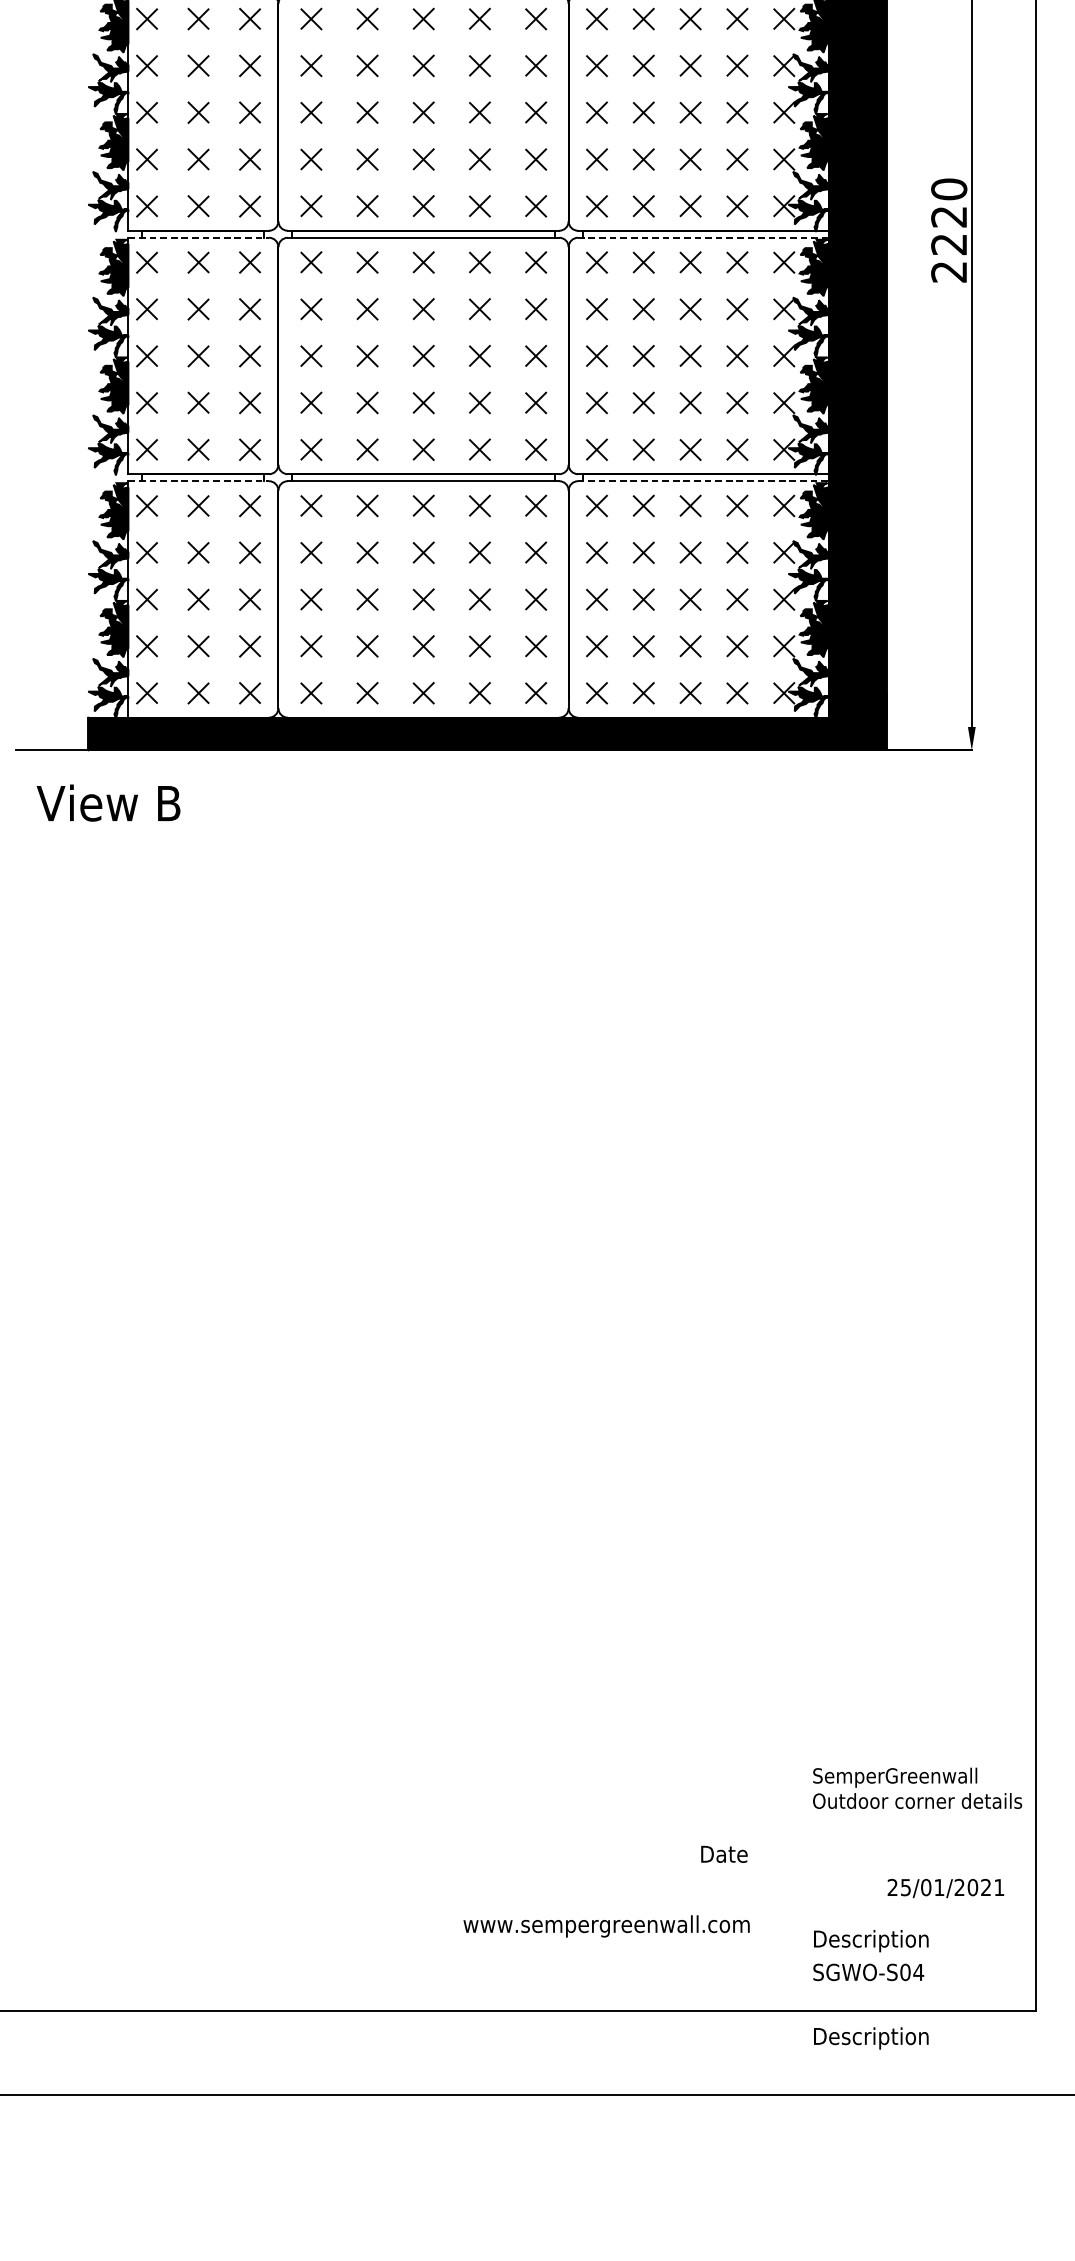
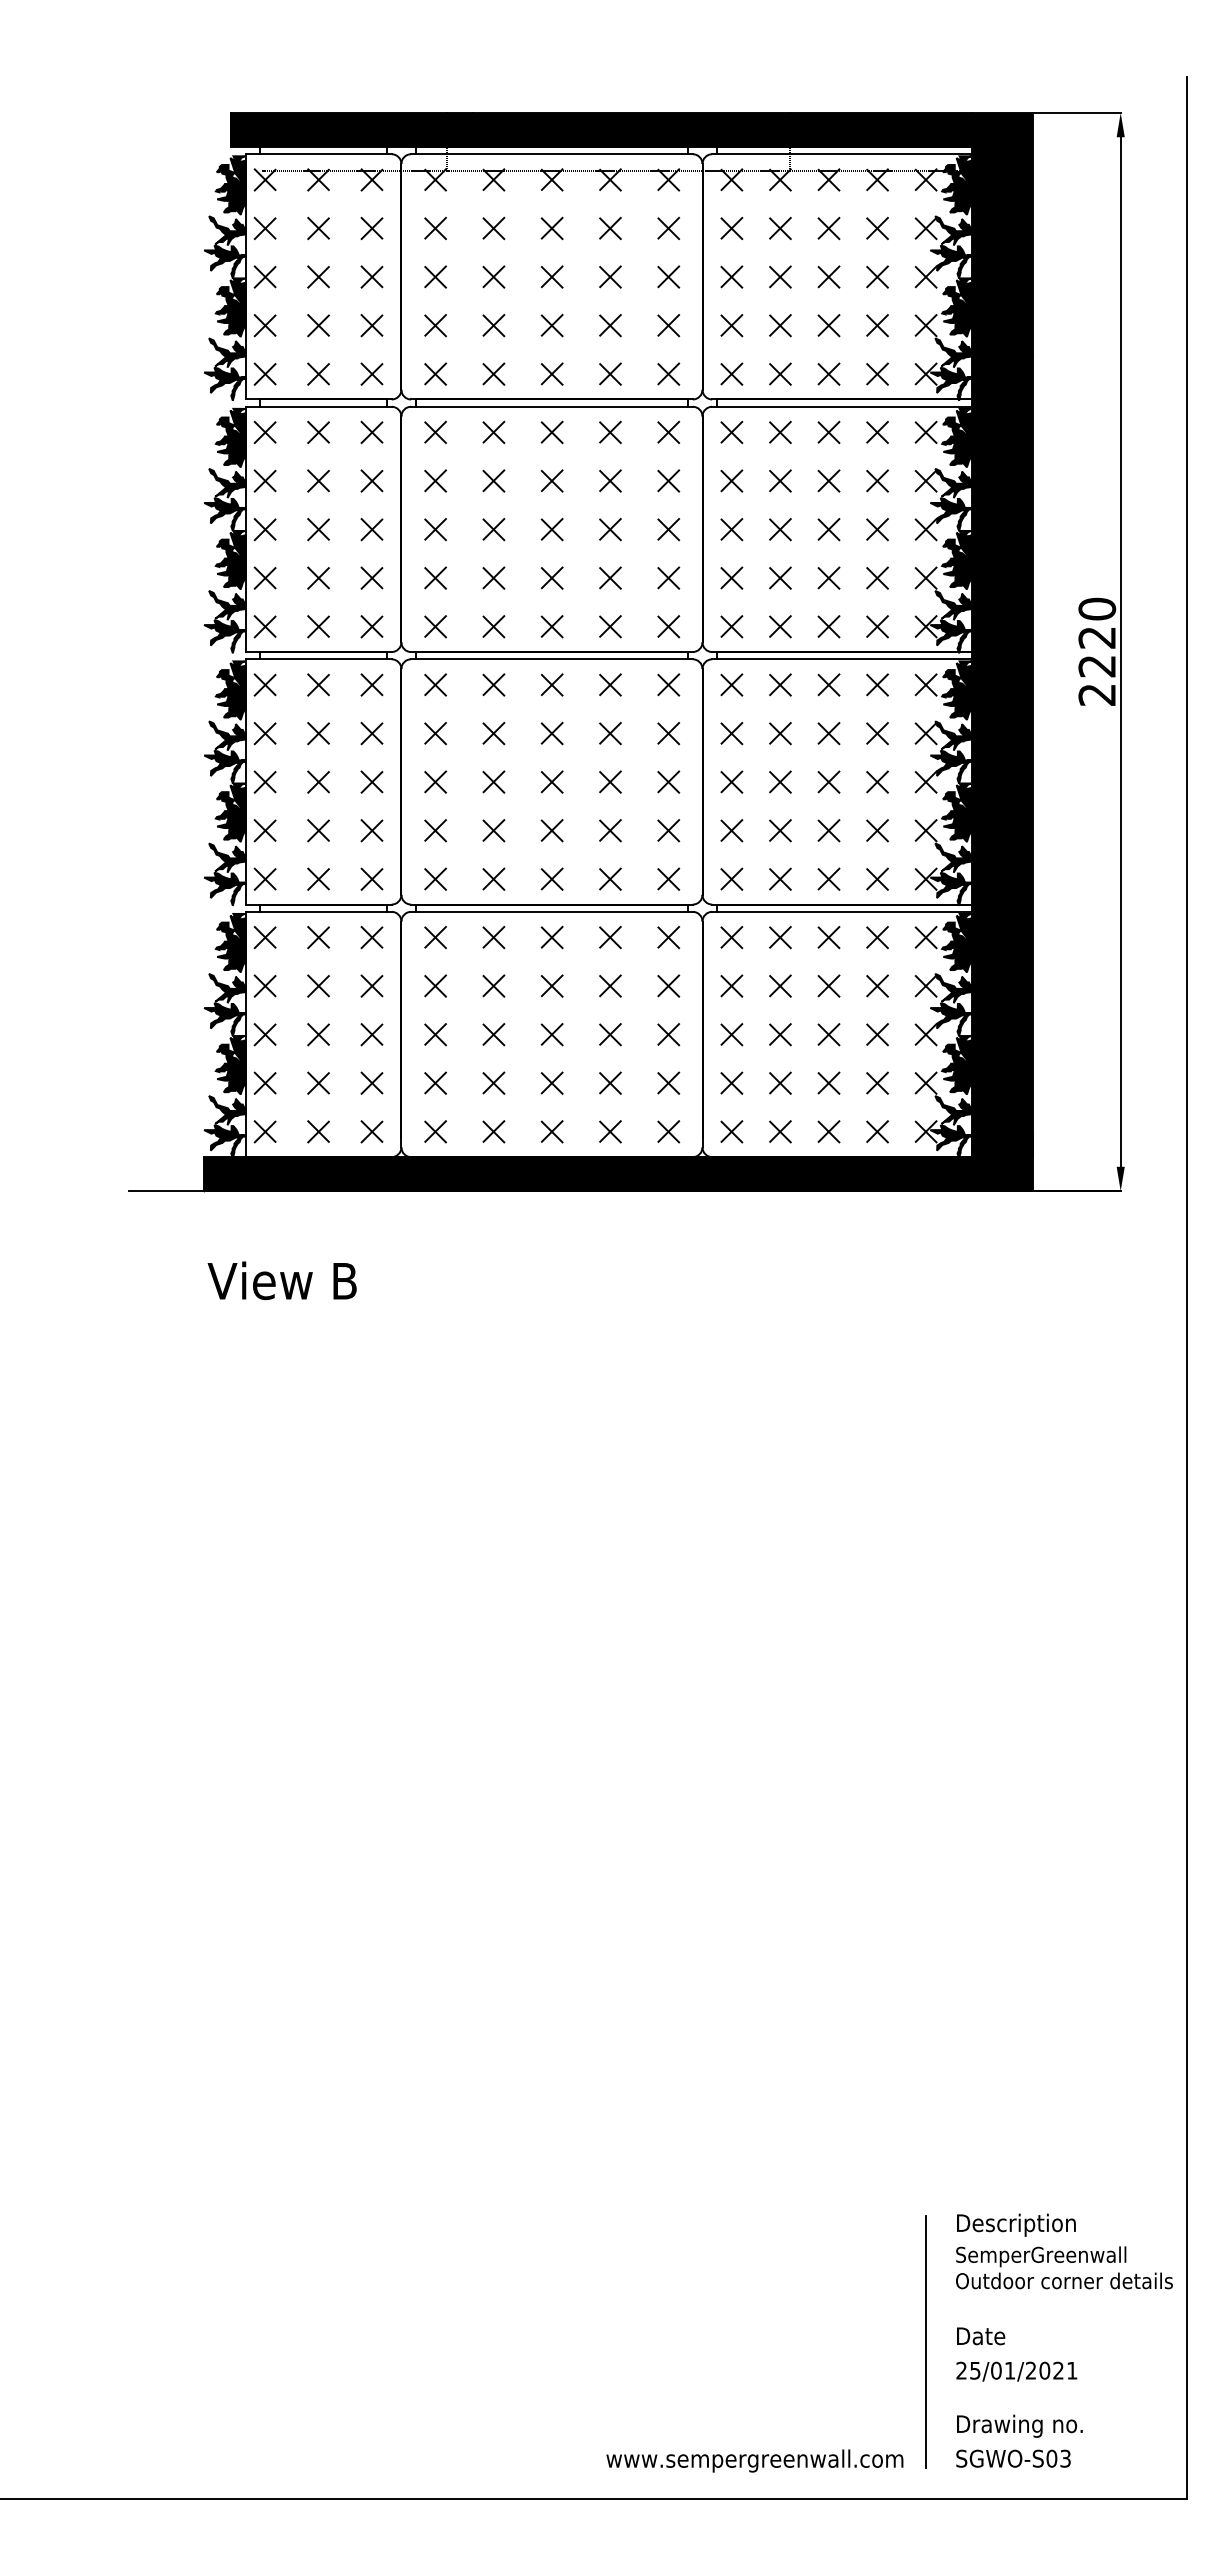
line: (198, 237) -> (318, 659), dashed -> solid
line: (703, 237) -> (842, 659), dashed -> solid
line: (198, 480) -> (318, 911), dashed -> solid
line: (702, 480) -> (841, 911), dashed -> solid
text: (107, 802) -> (281, 1280), moved
text: (724, 1854) -> (981, 2336), moved
line: (784, 1859) -> (926, 2341), added
text: (945, 1888) -> (1016, 2371), moved
text: (606, 1925) -> (754, 2460), moved
text: (881, 1940) -> (1027, 2425), Description -> Drawing no.
text: (918, 1972) -> (1065, 2458), SGWO-S04 -> SGWO-S03
text: (871, 2037) -> (1016, 2224), moved

